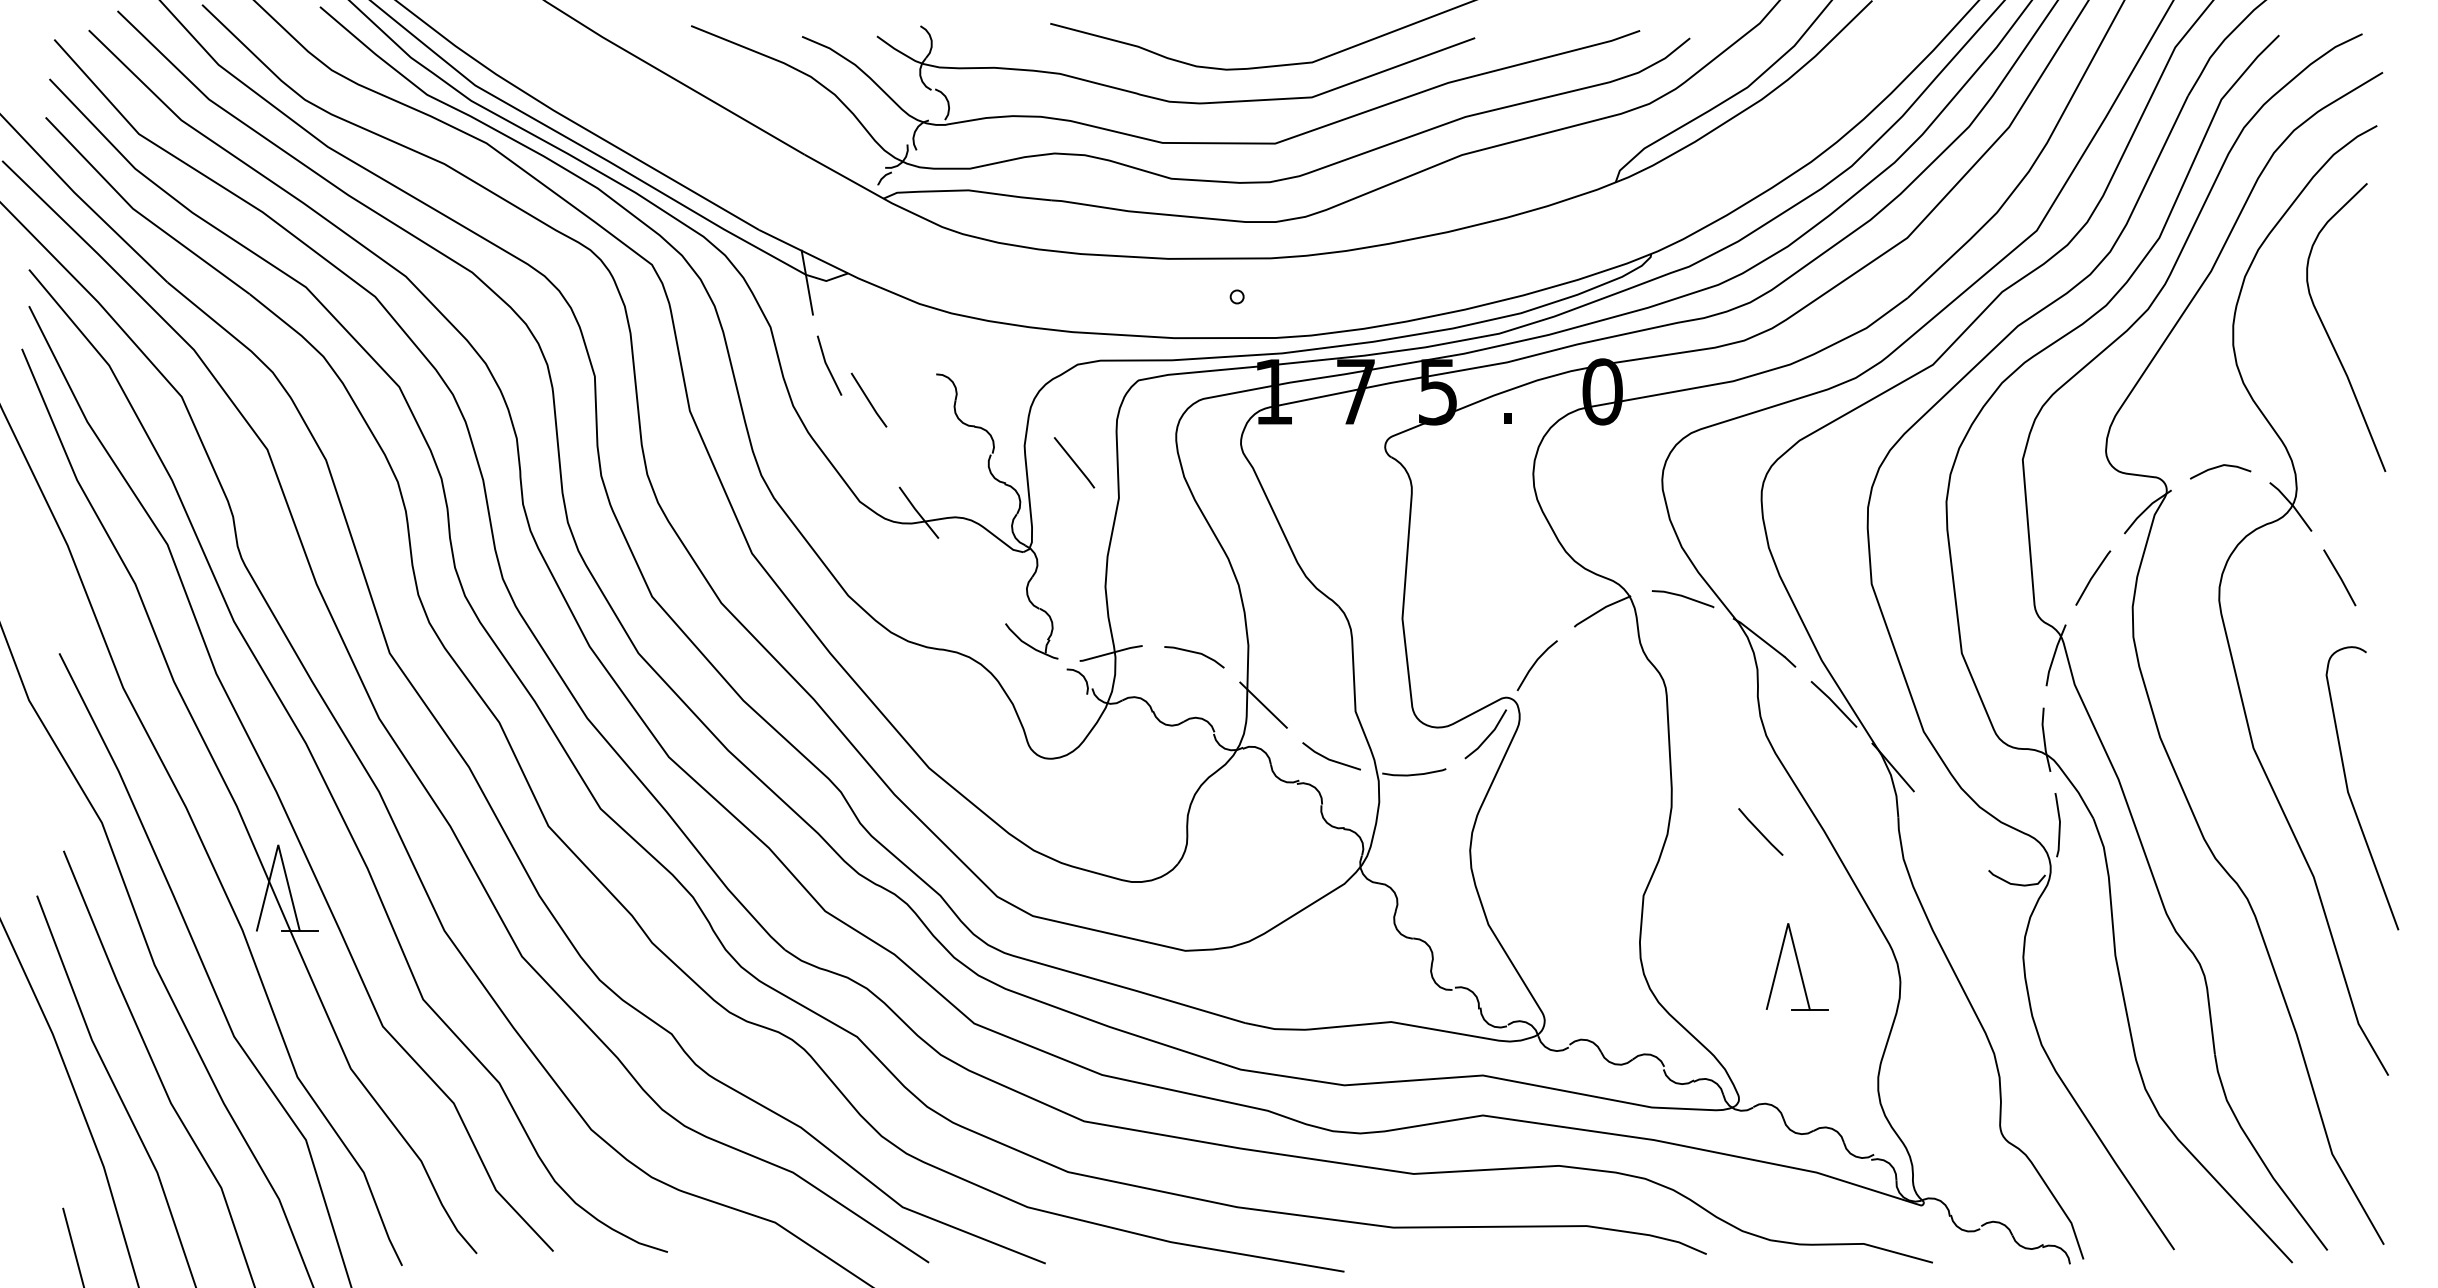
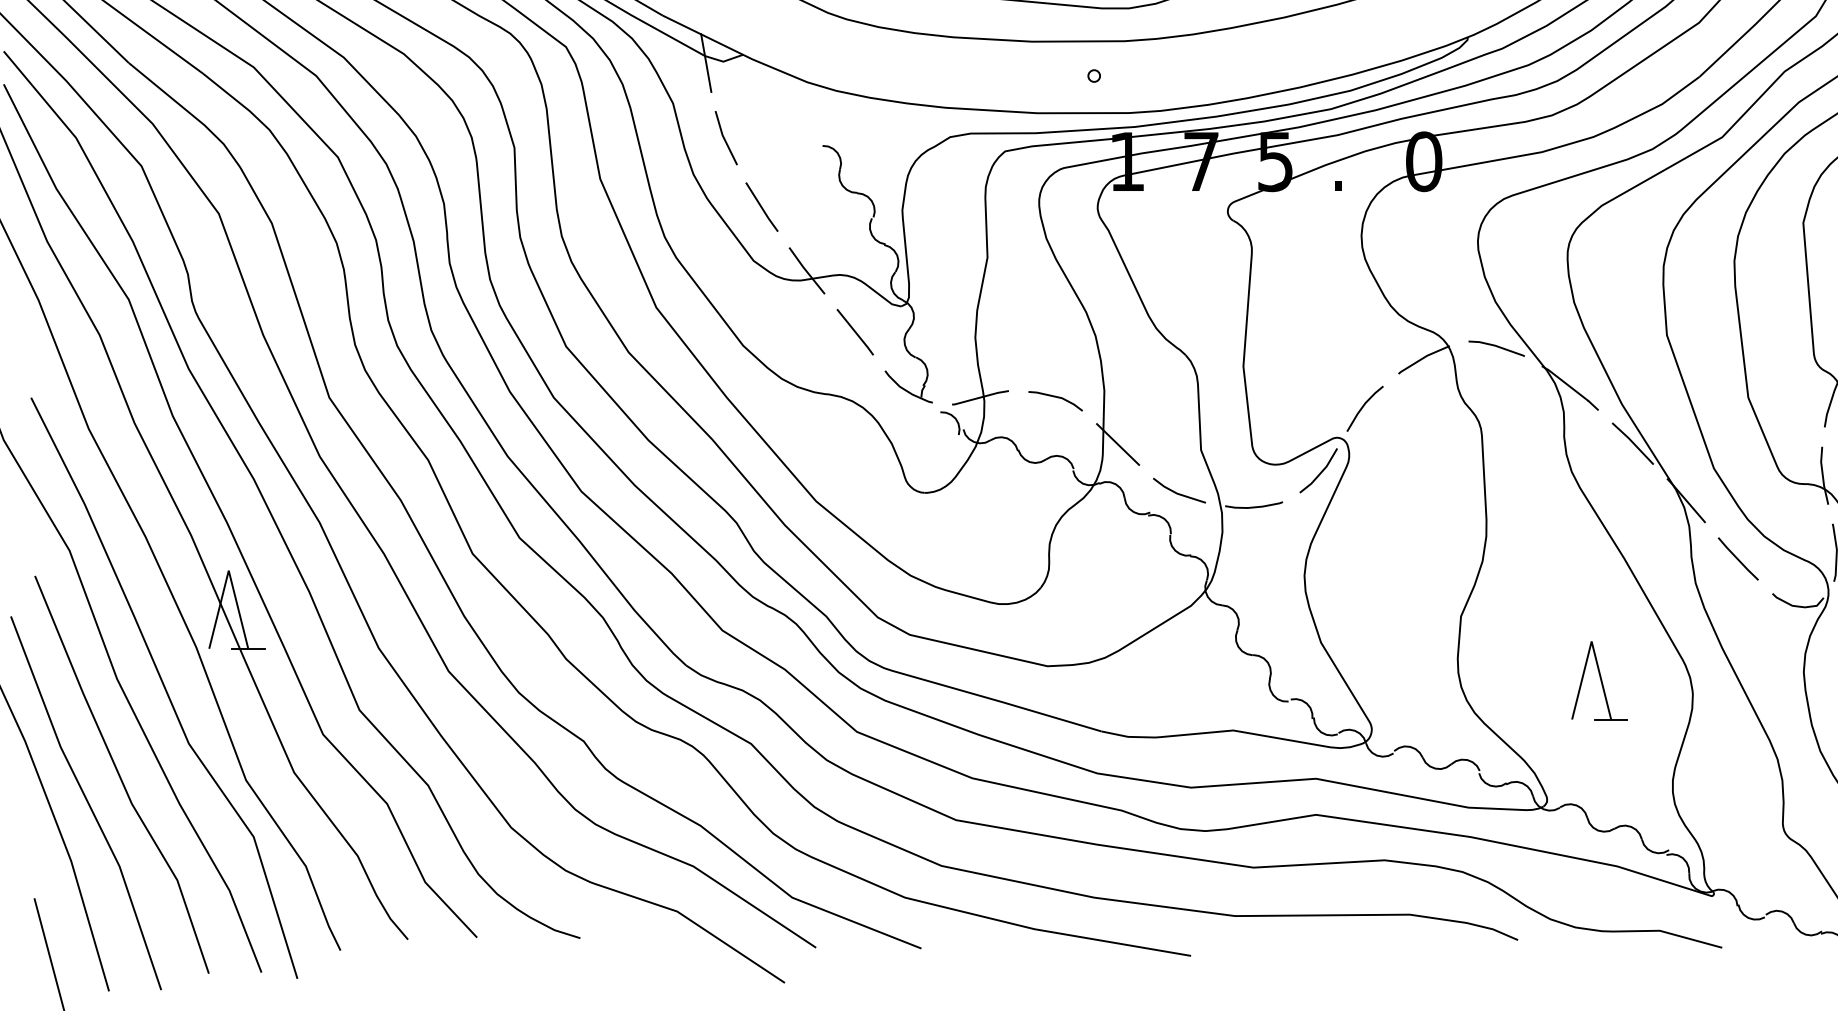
line: (868, 399) -> (761, 206), moved
line: (1074, 462) -> (855, 331), moved
line: (1760, 831) -> (1738, 558), moved

